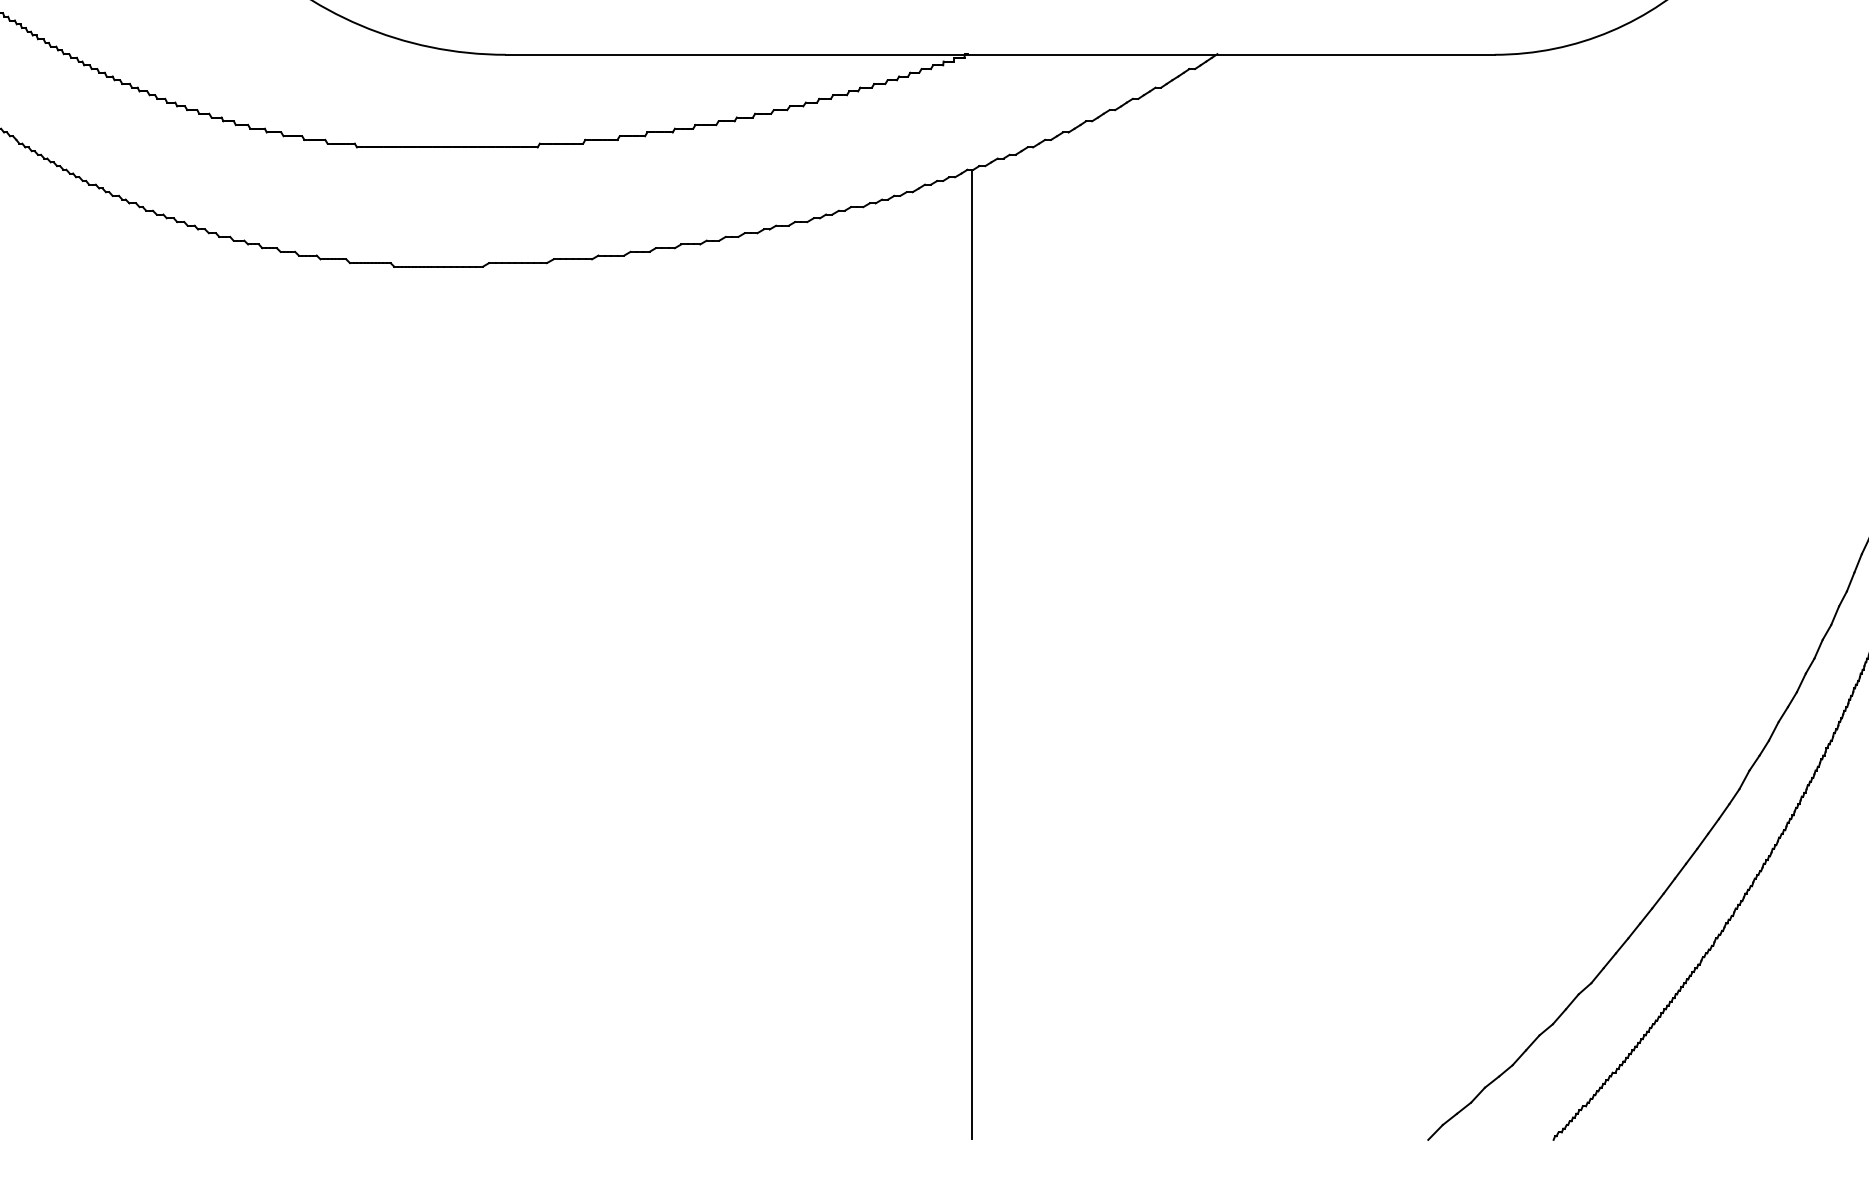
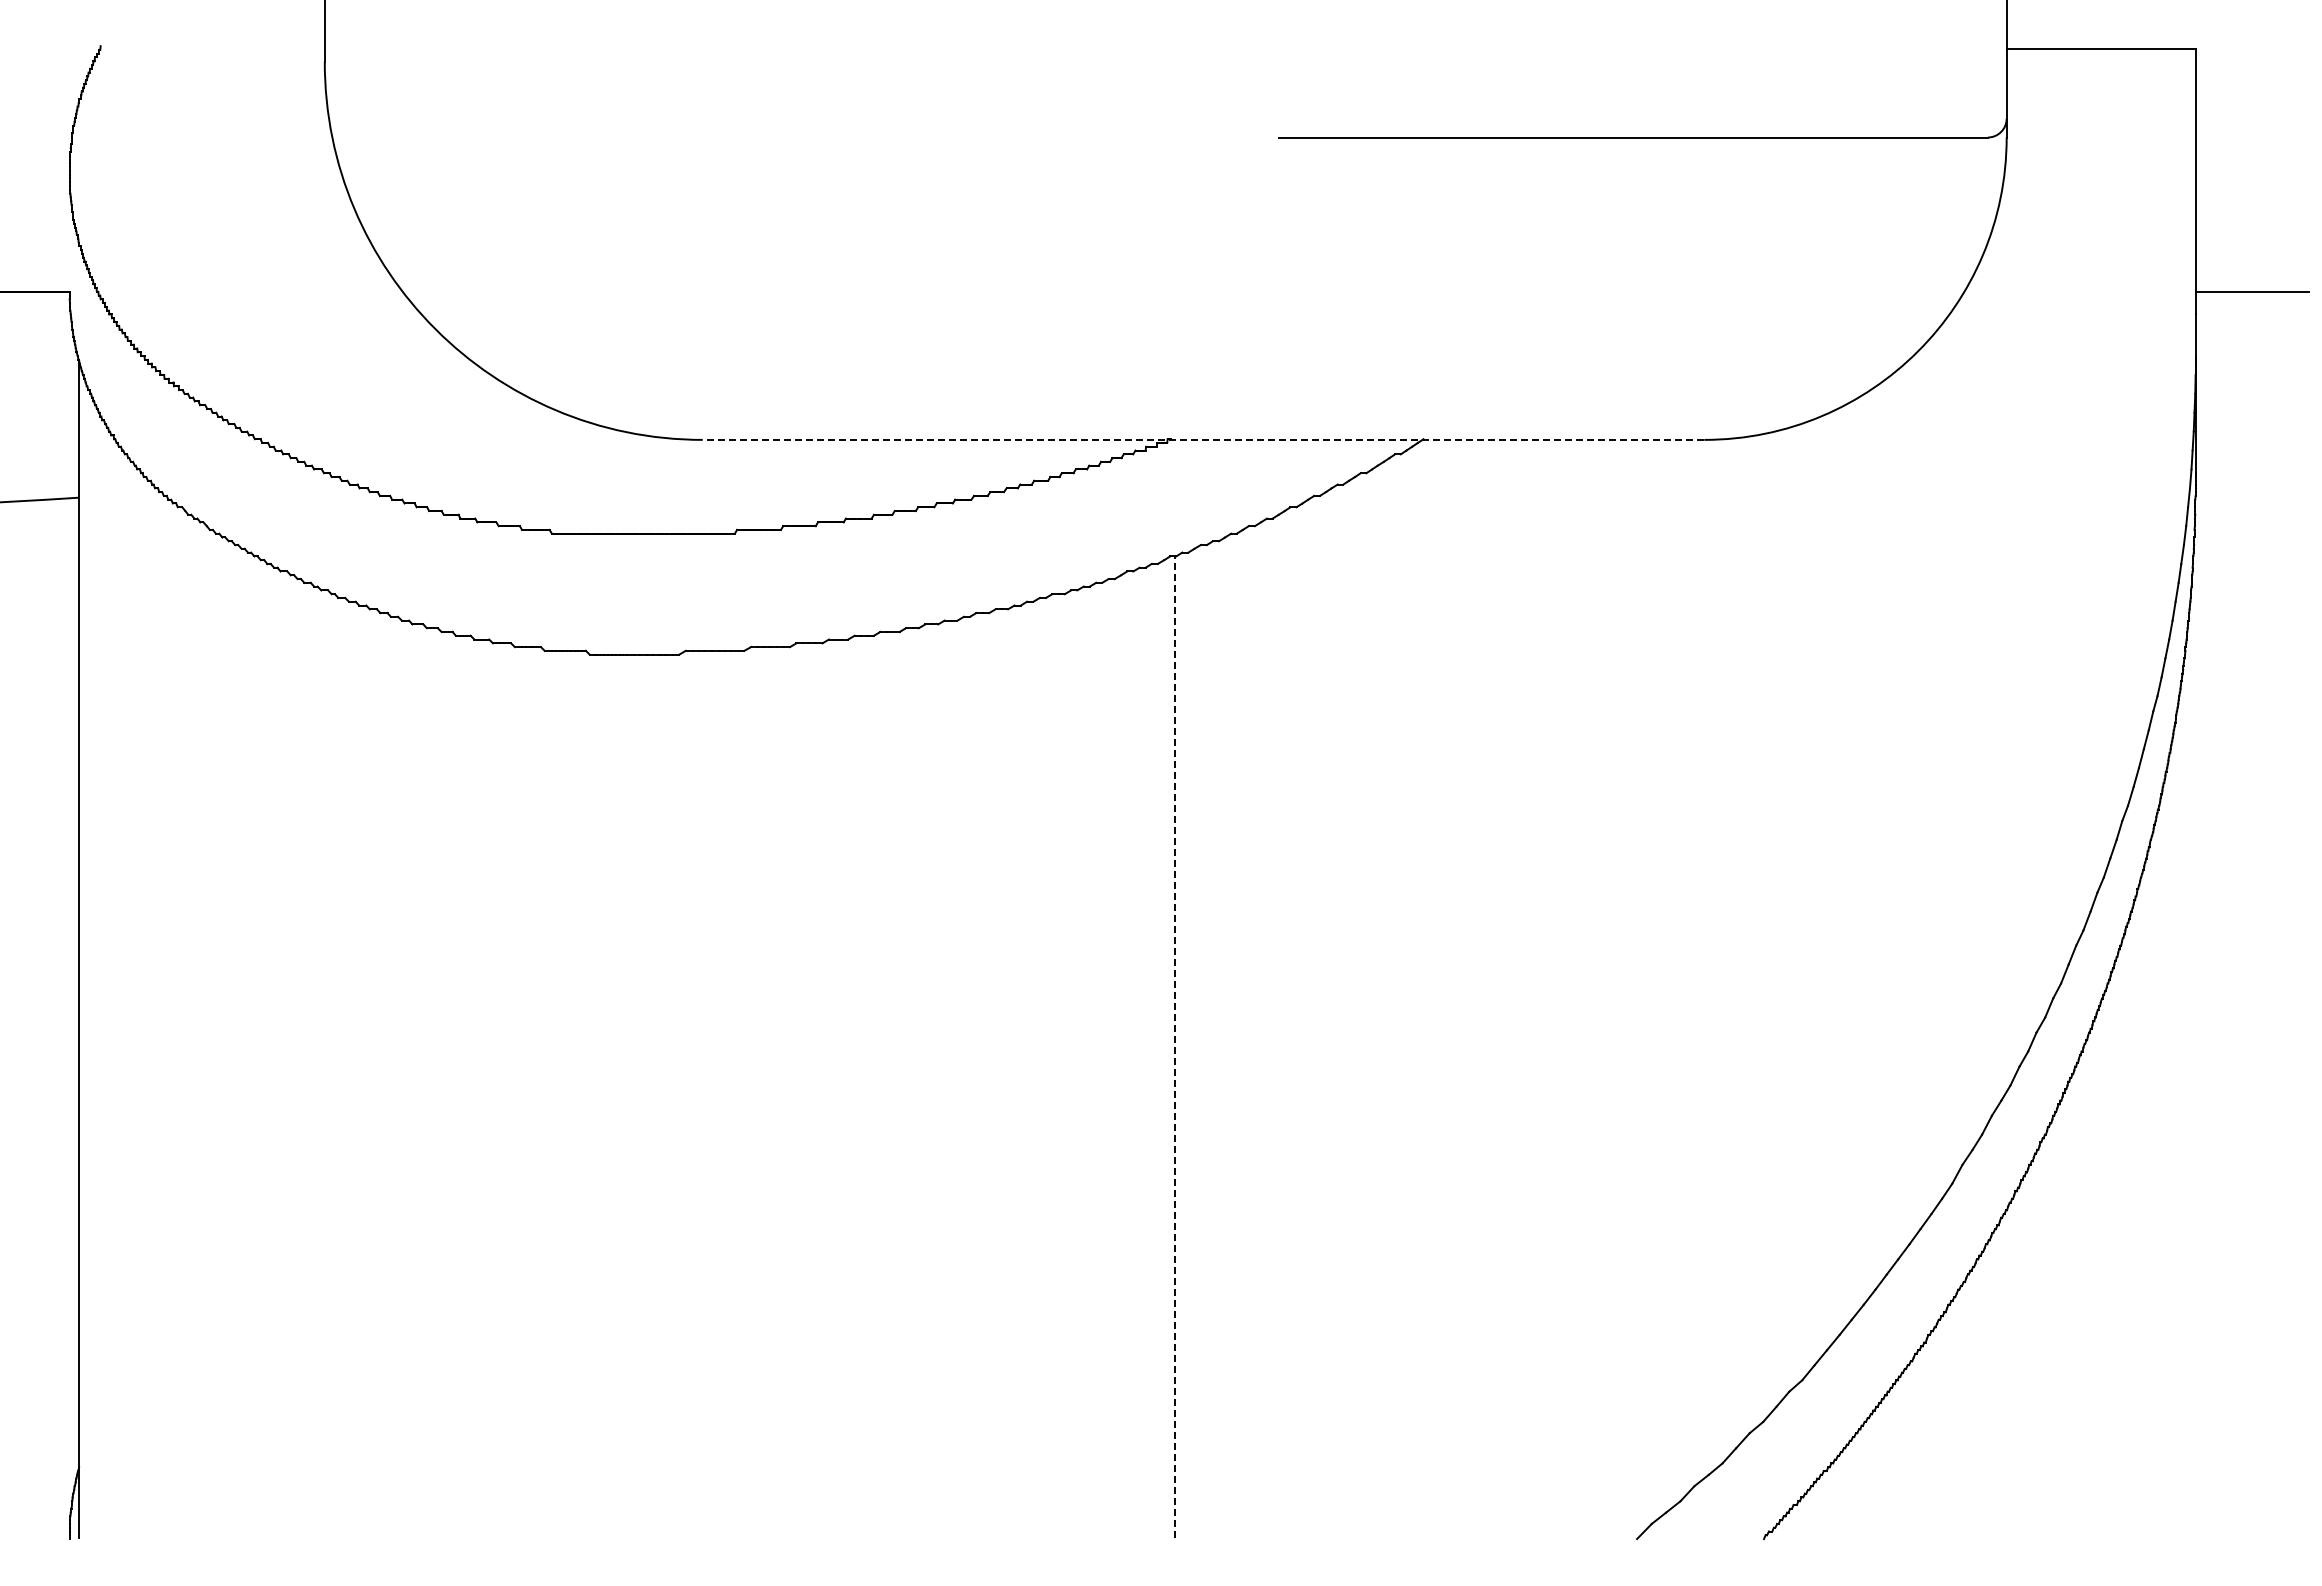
line: (1000, 54) -> (1203, 439), solid -> dashed
line: (972, 654) -> (1175, 1047), solid -> dashed

